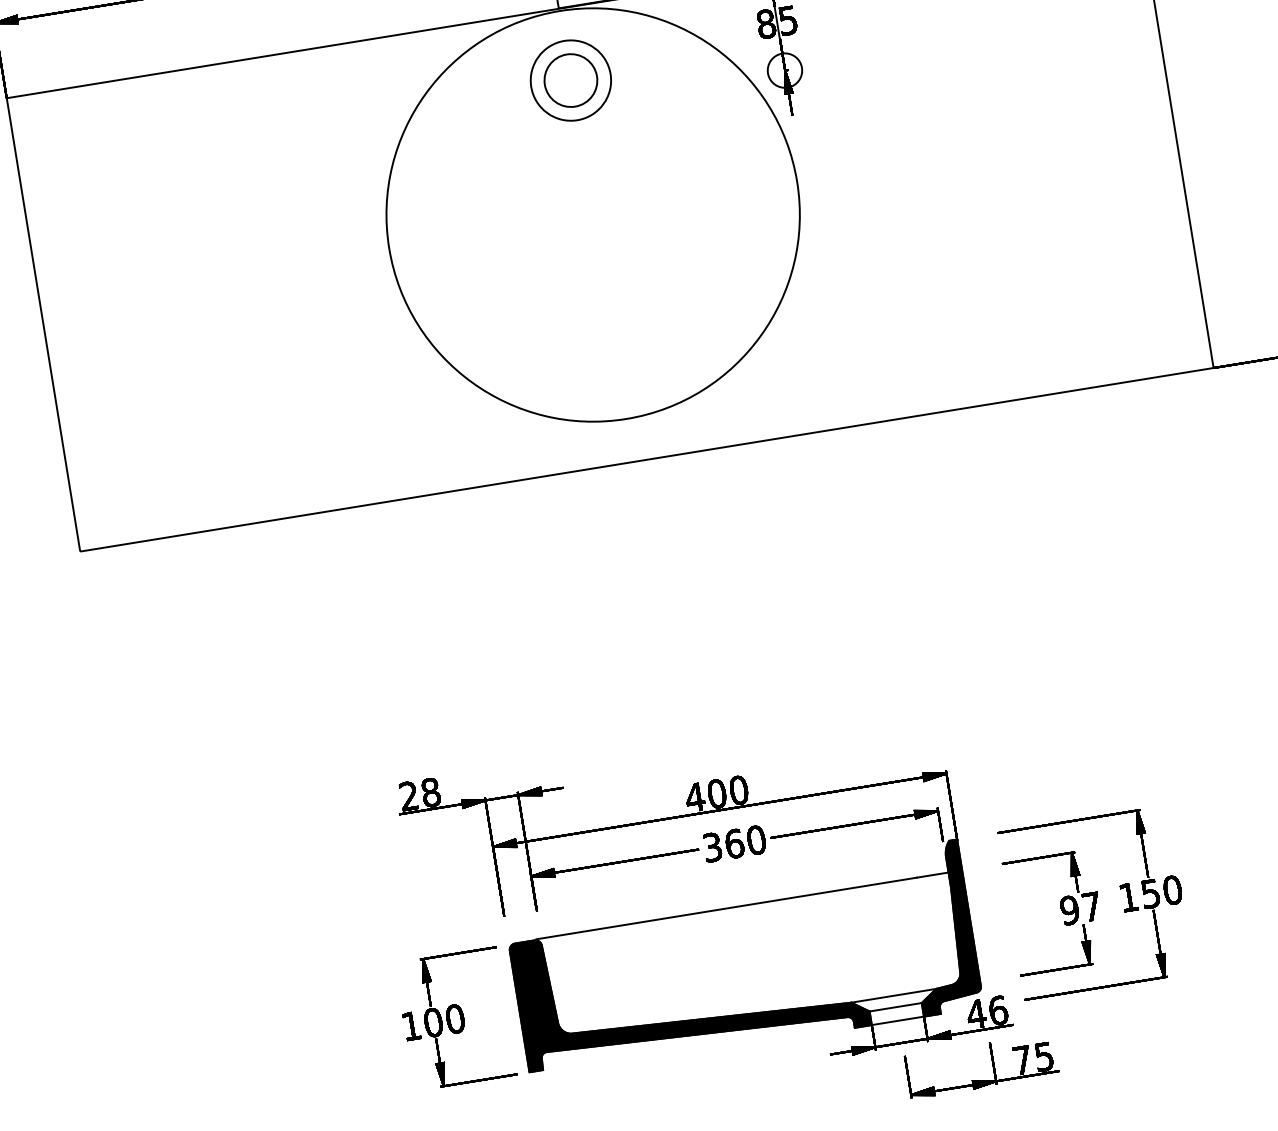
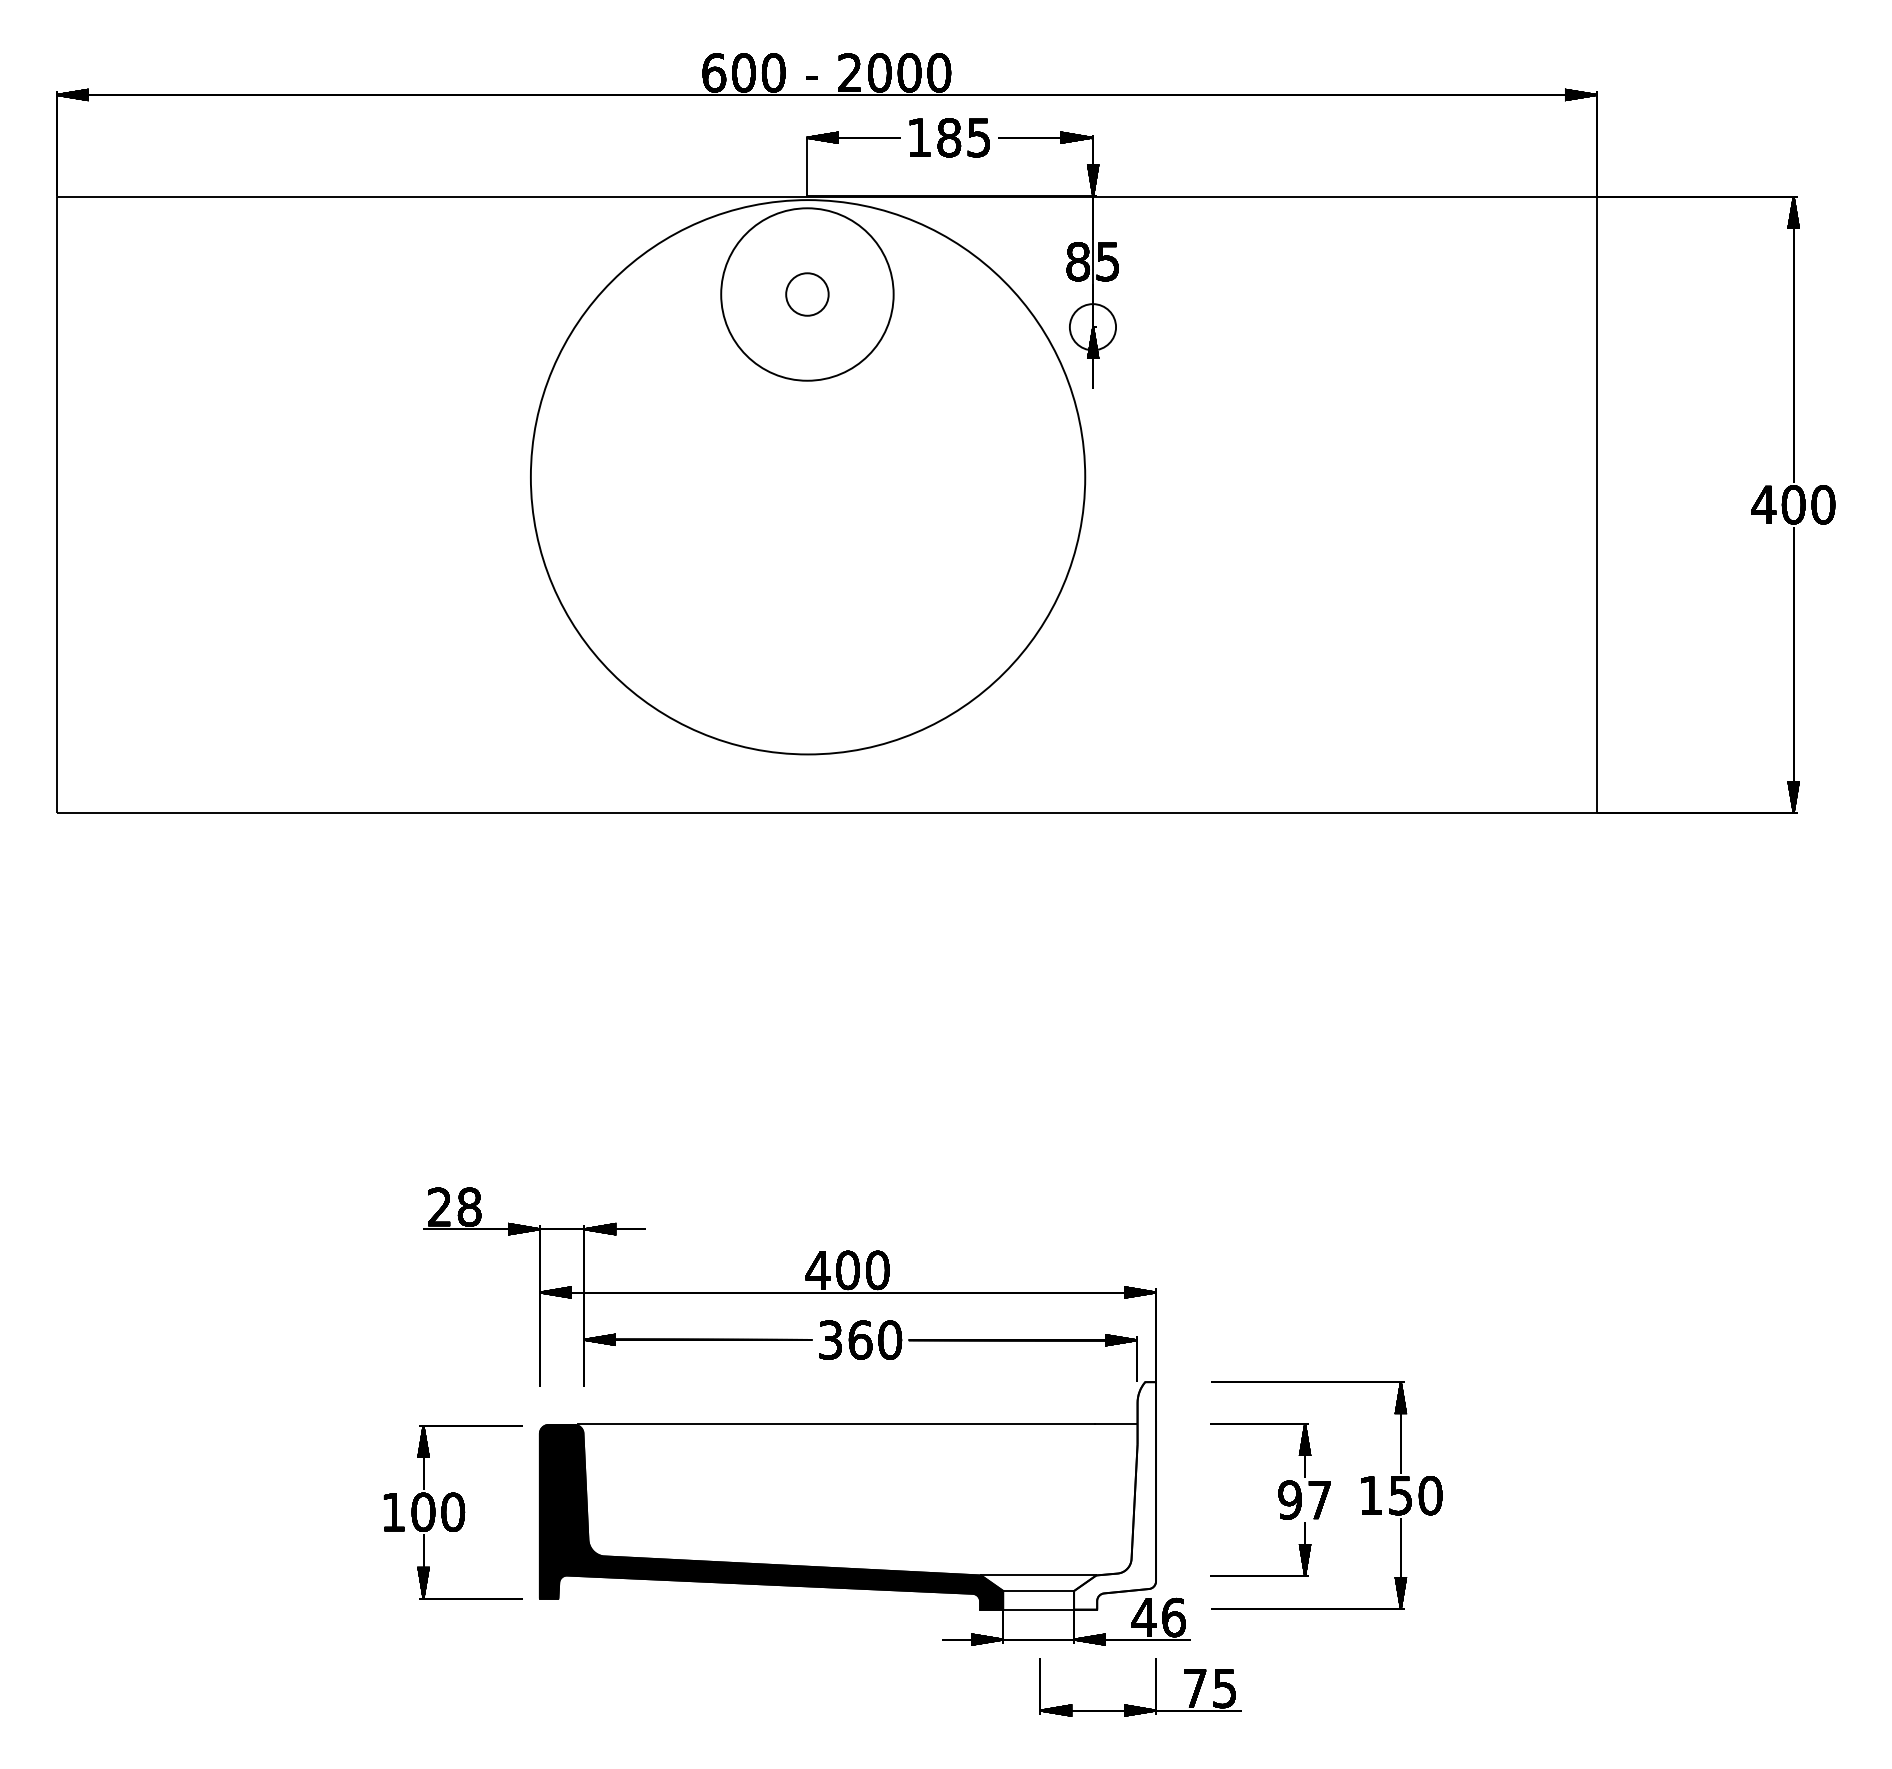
circle: (570, 80) -> (807, 294), size x0.6
circle: (570, 80) -> (807, 294), size x1.6
fill: (940, 927) -> (1115, 1495), removed

